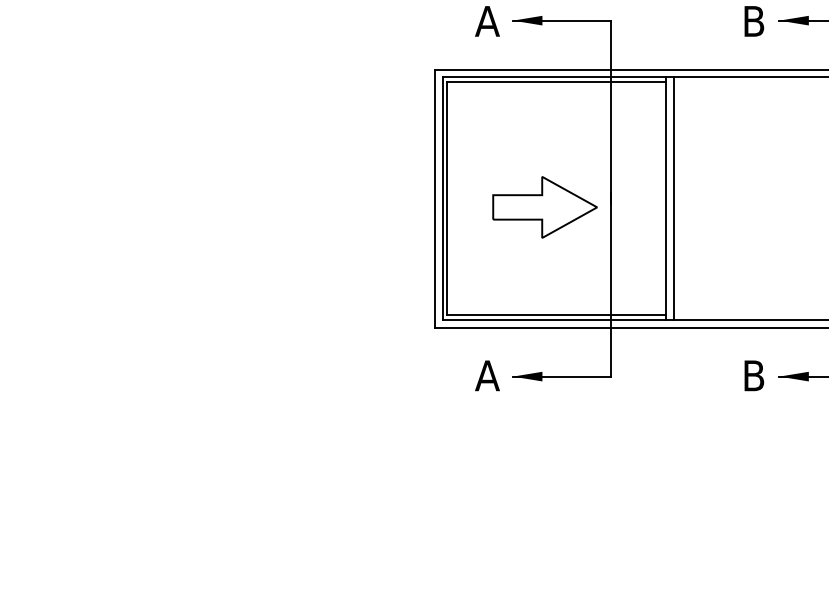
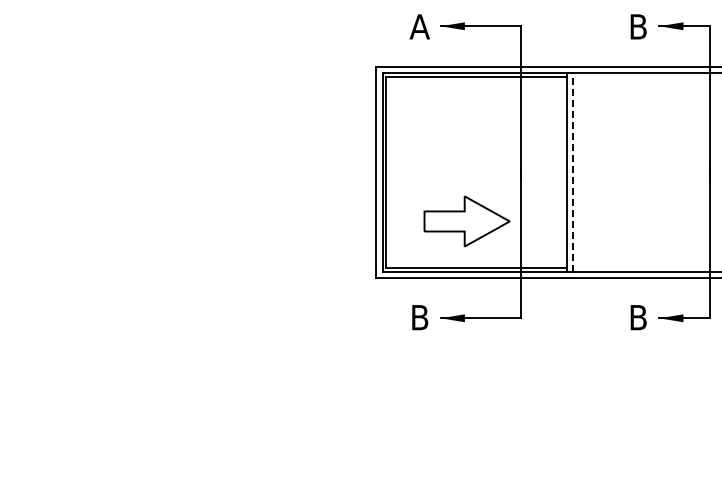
line: (673, 198) -> (572, 172), solid -> dashed
part: (544, 207) -> (466, 221), moved
text: (487, 375) -> (419, 317), A -> B

